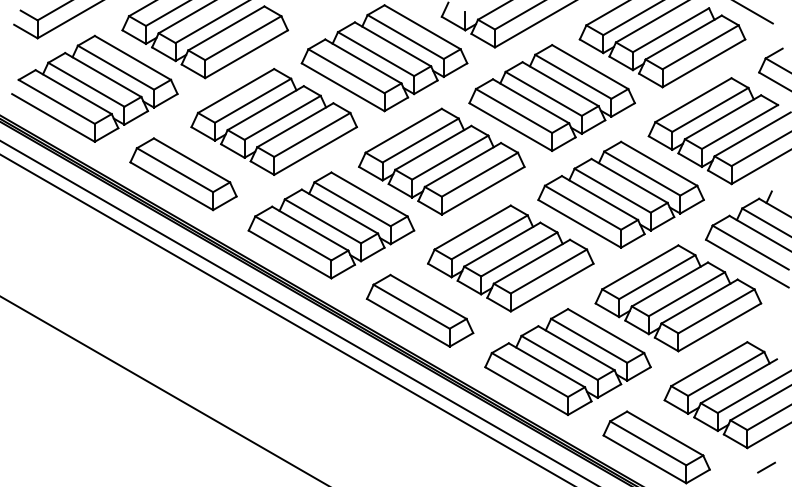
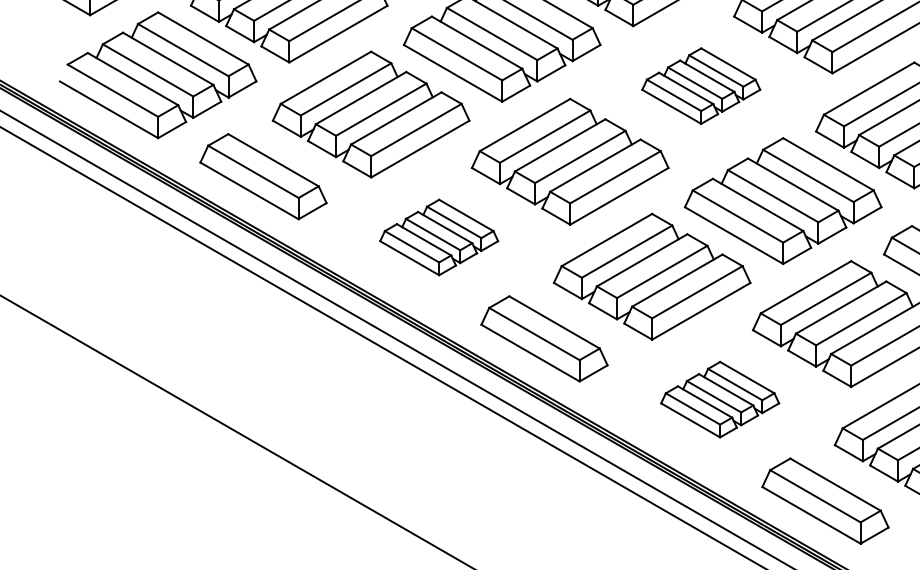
part: (551, 97) -> (700, 85), size x0.6
part: (331, 225) -> (439, 237), size x0.6
part: (567, 361) -> (719, 399), size x0.6

